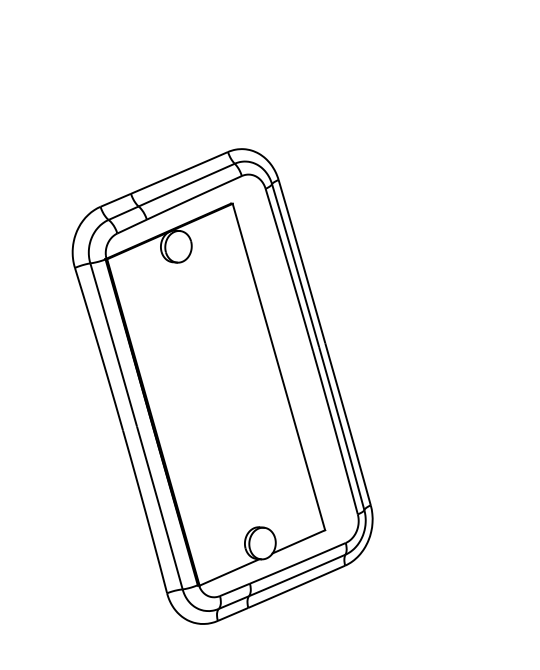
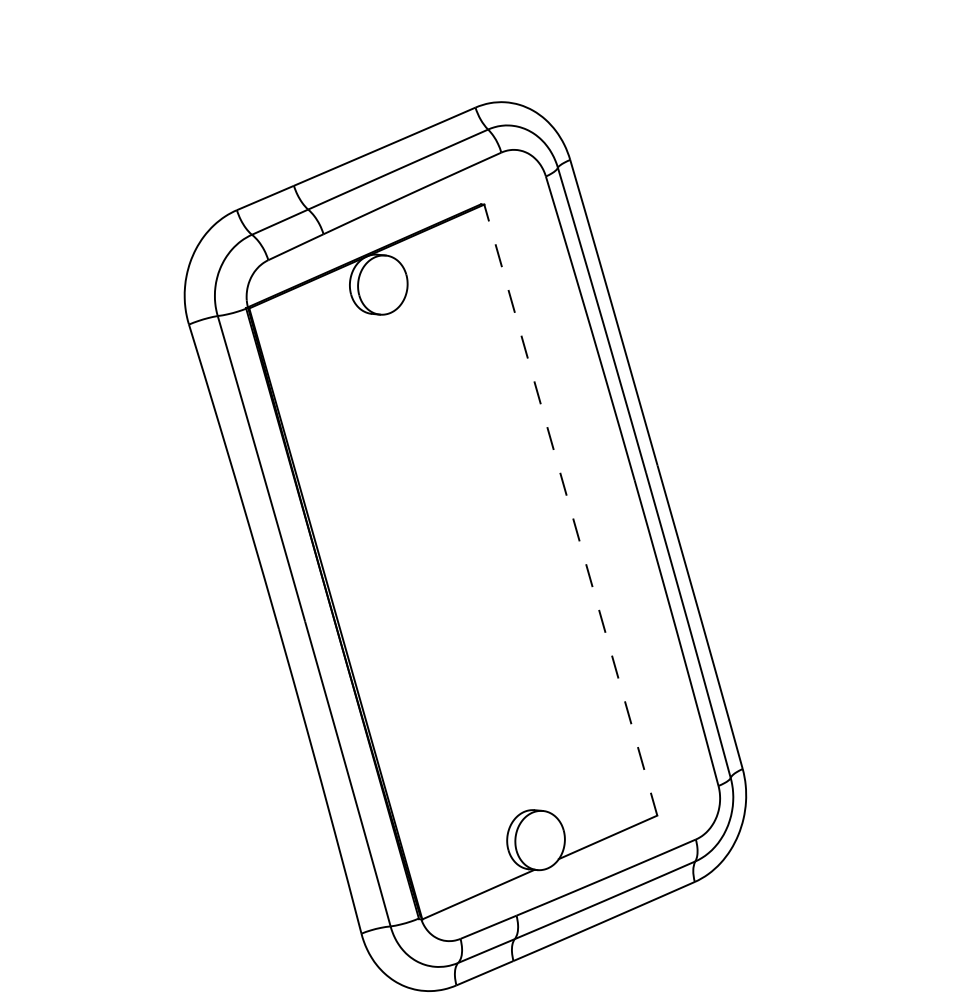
line: (278, 367) -> (569, 510), solid -> dashed

